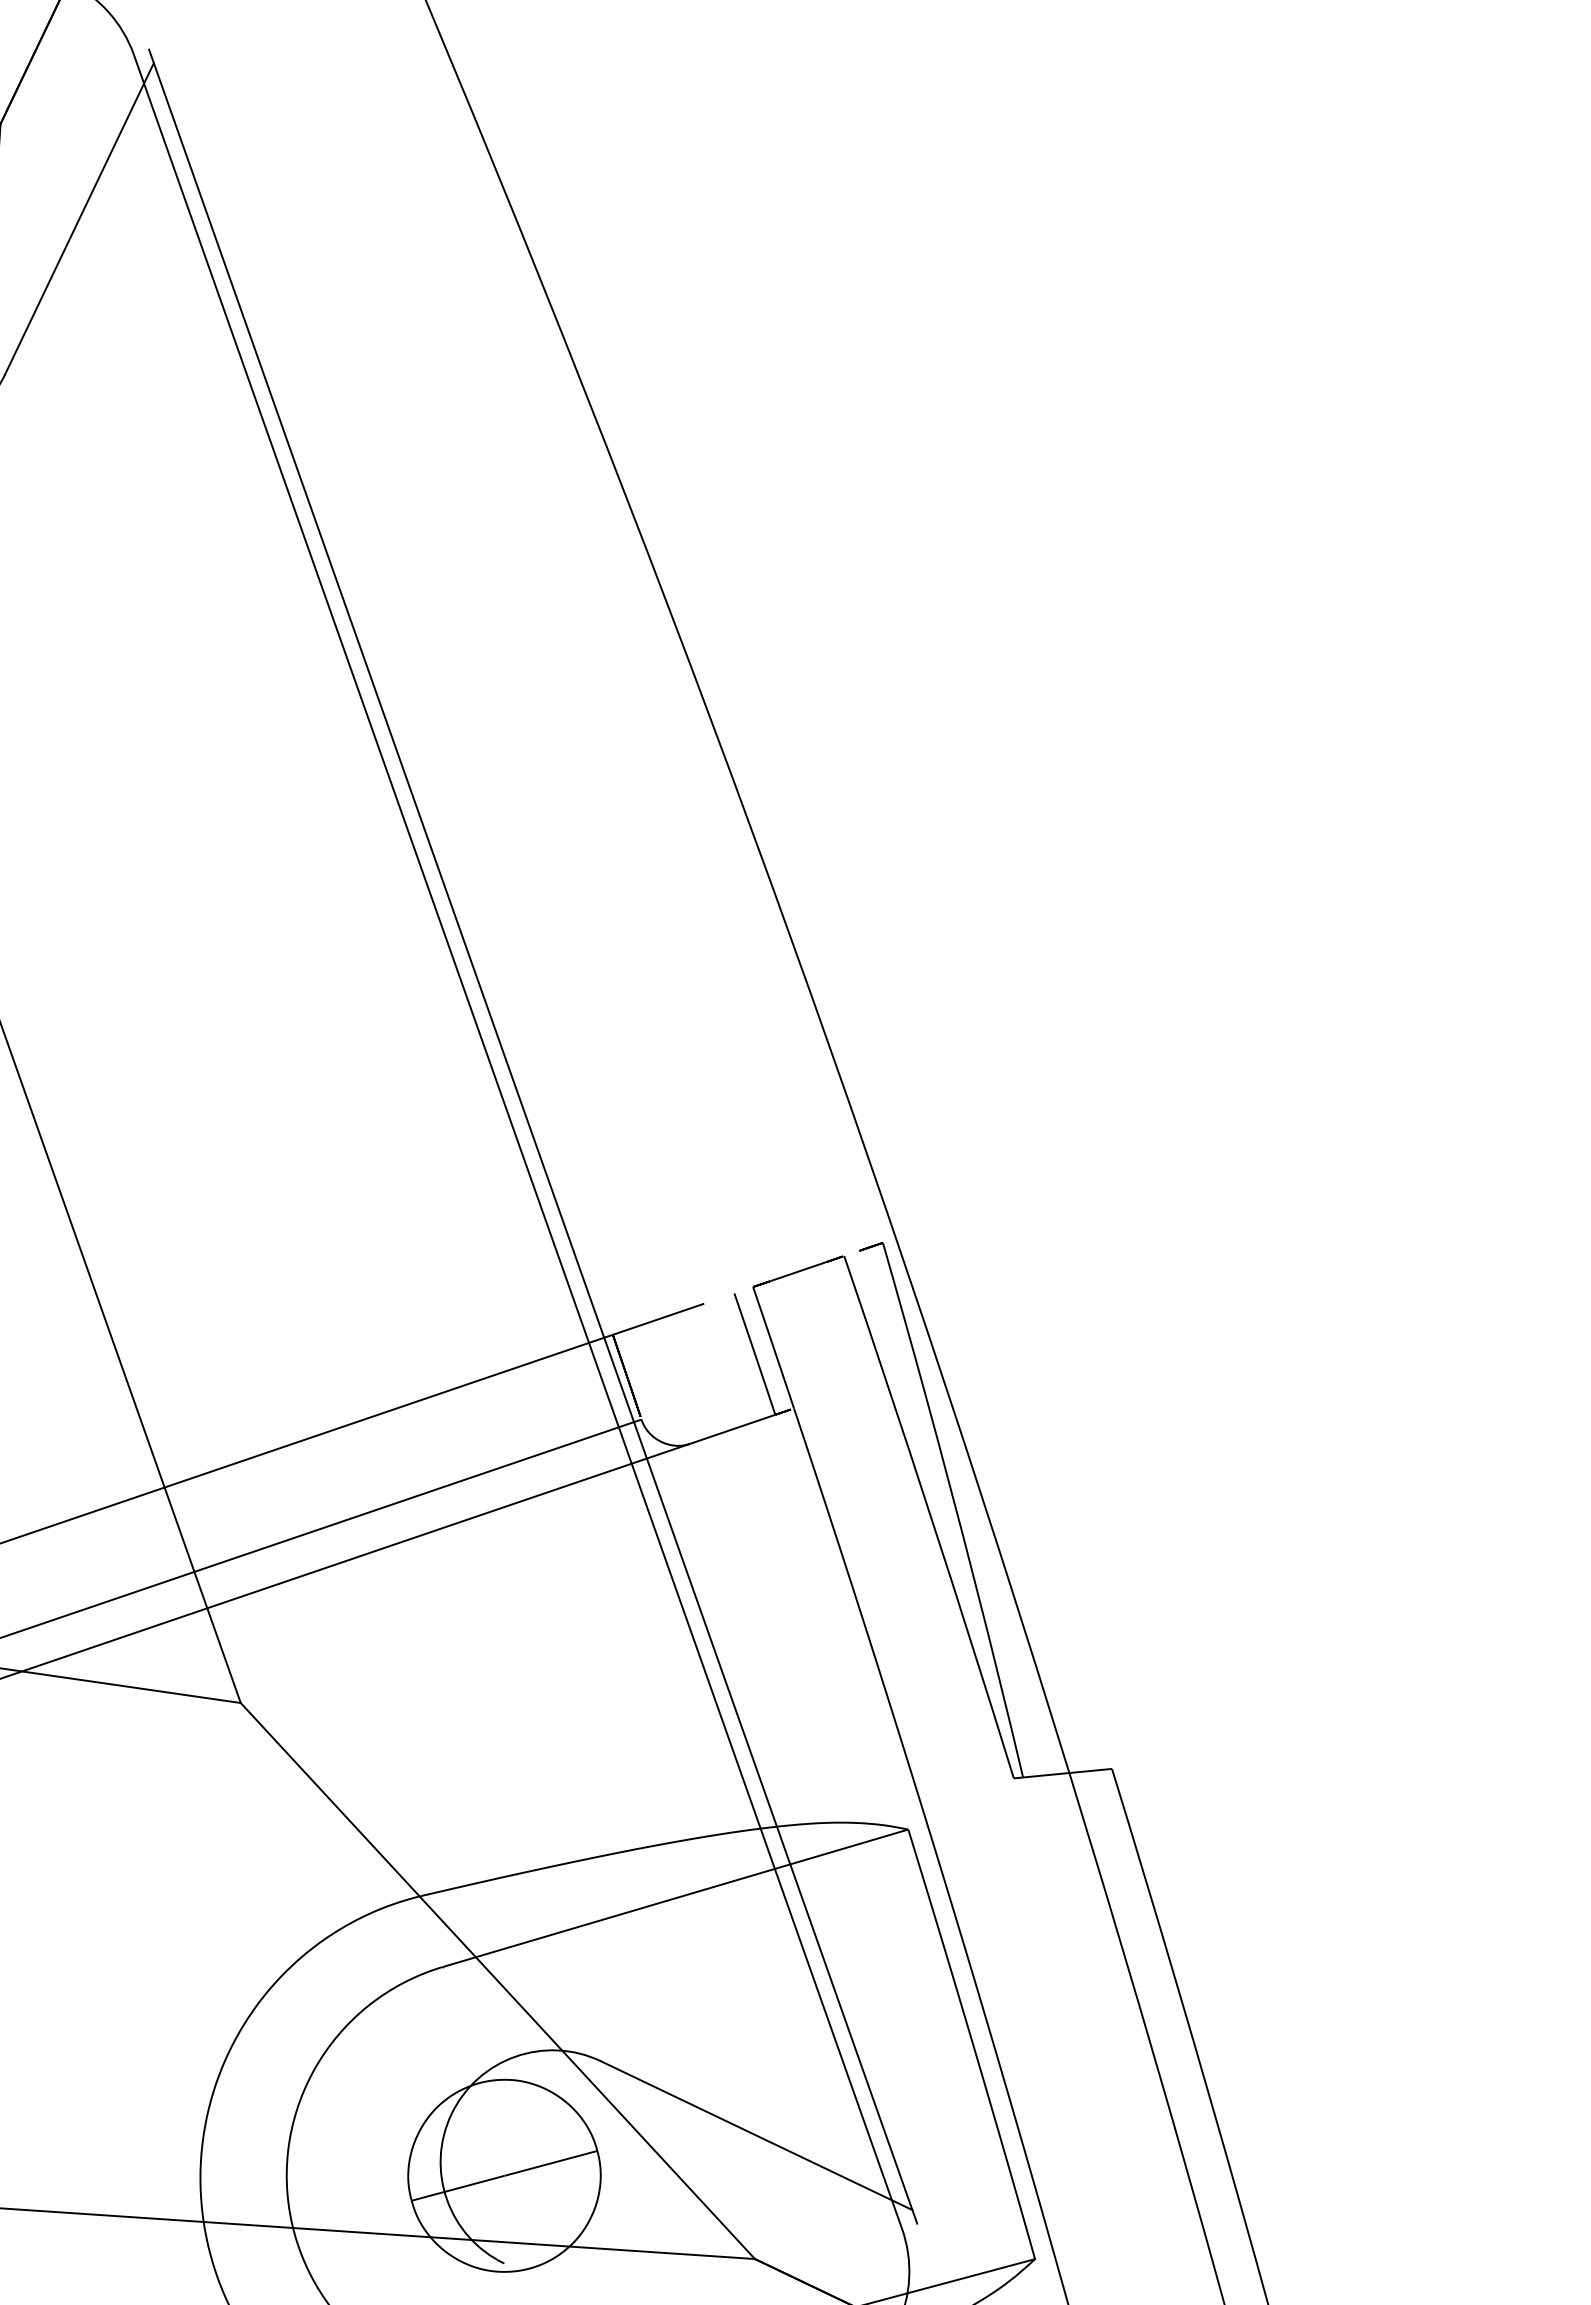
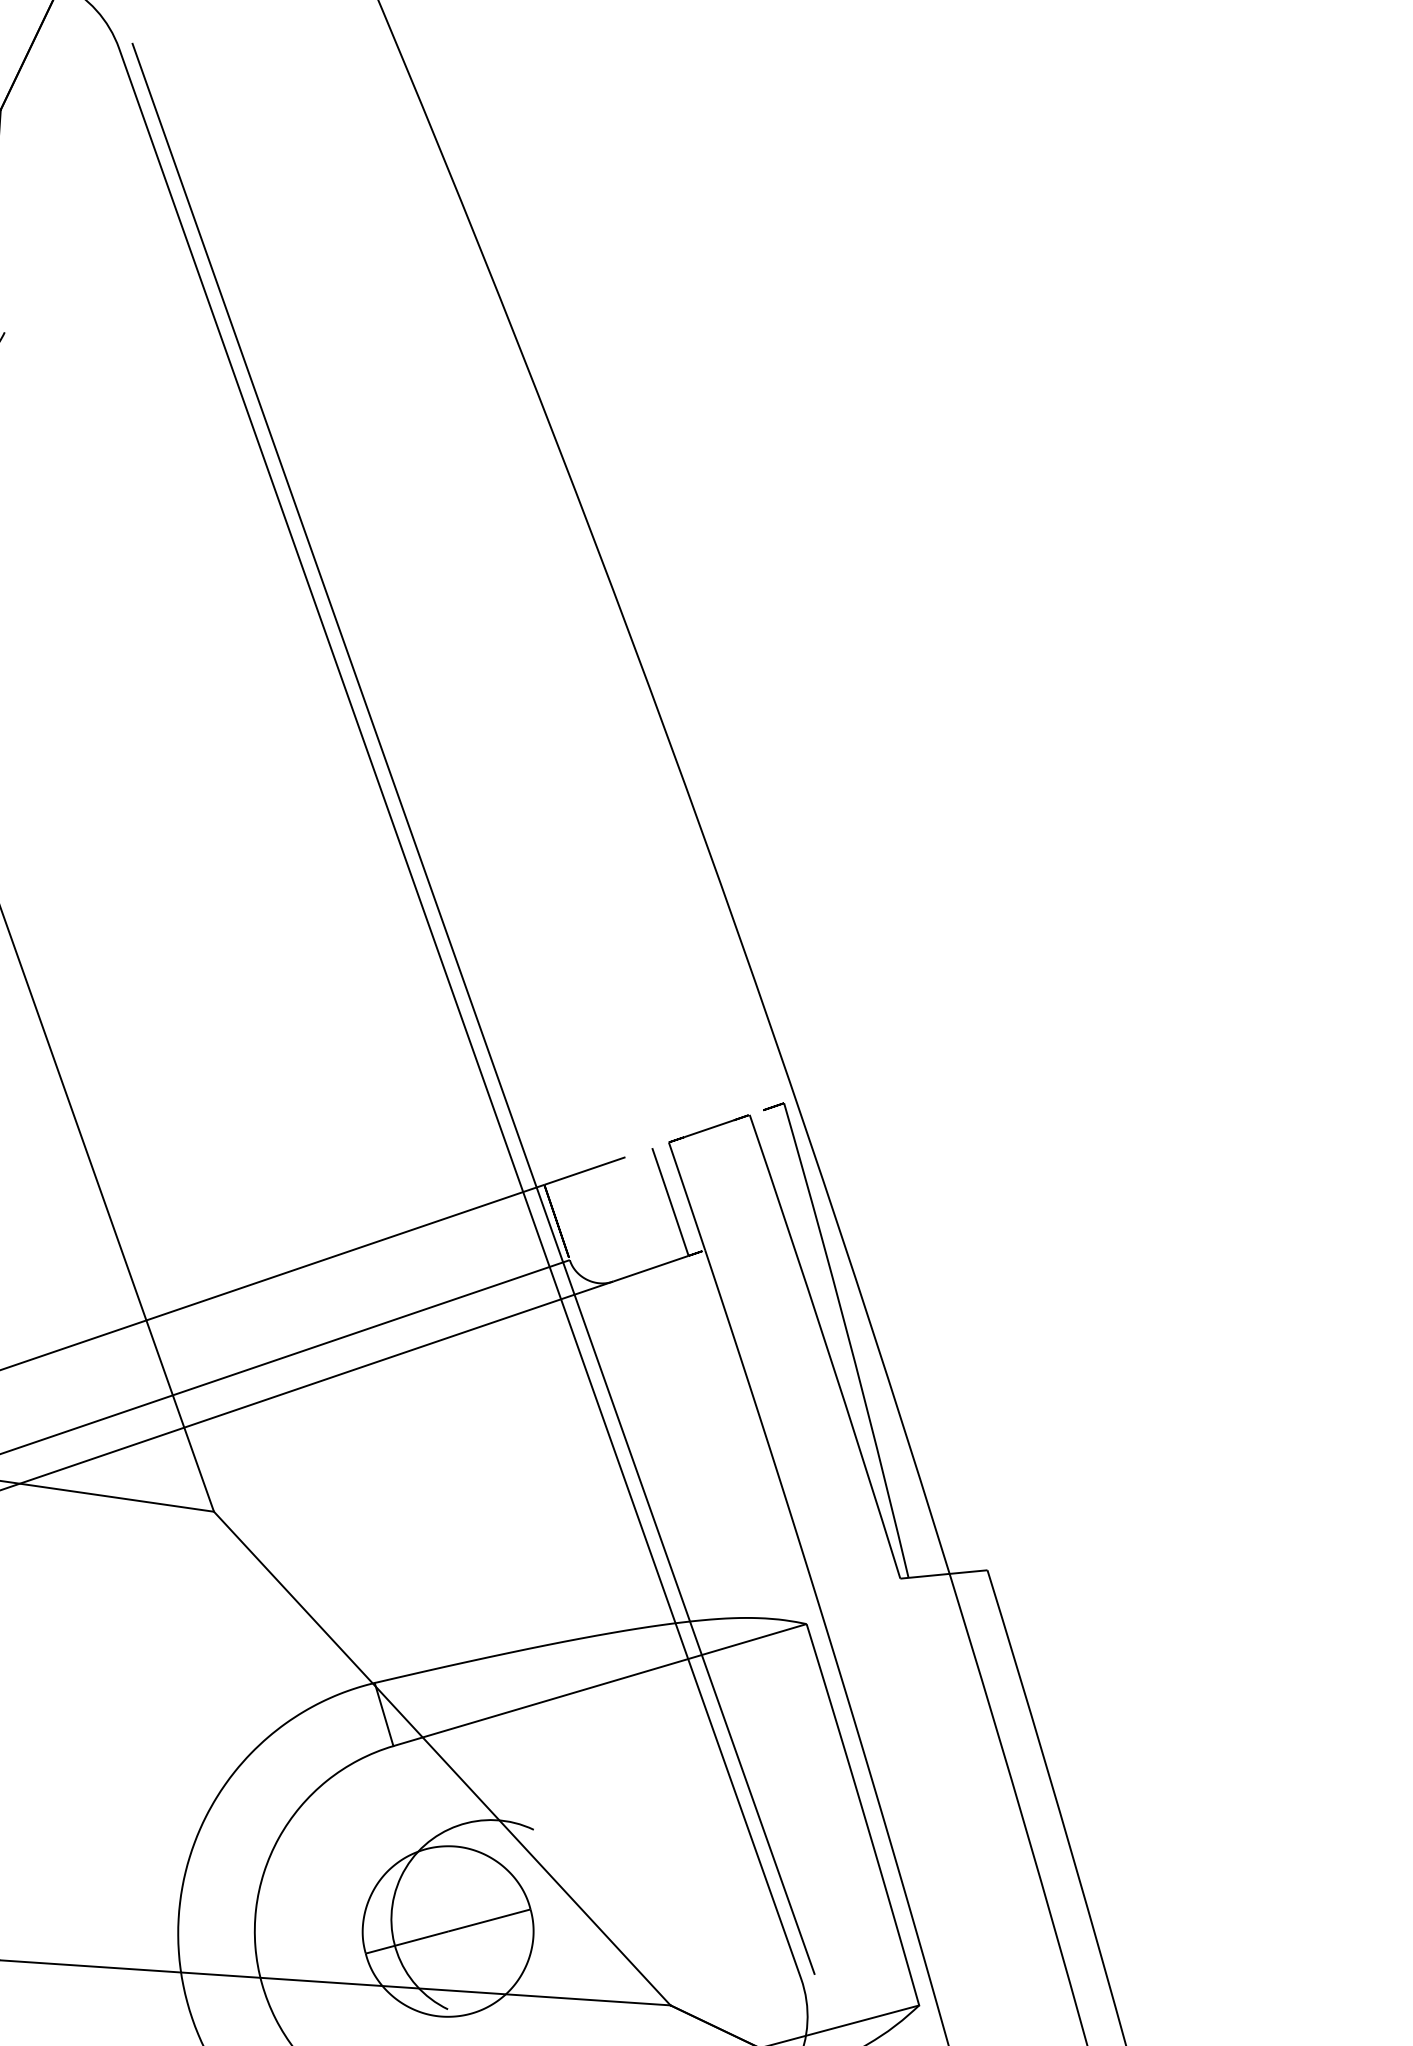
line: (79, 218) -> (70, 193), removed
line: (756, 2135) -> (671, 1895), removed

